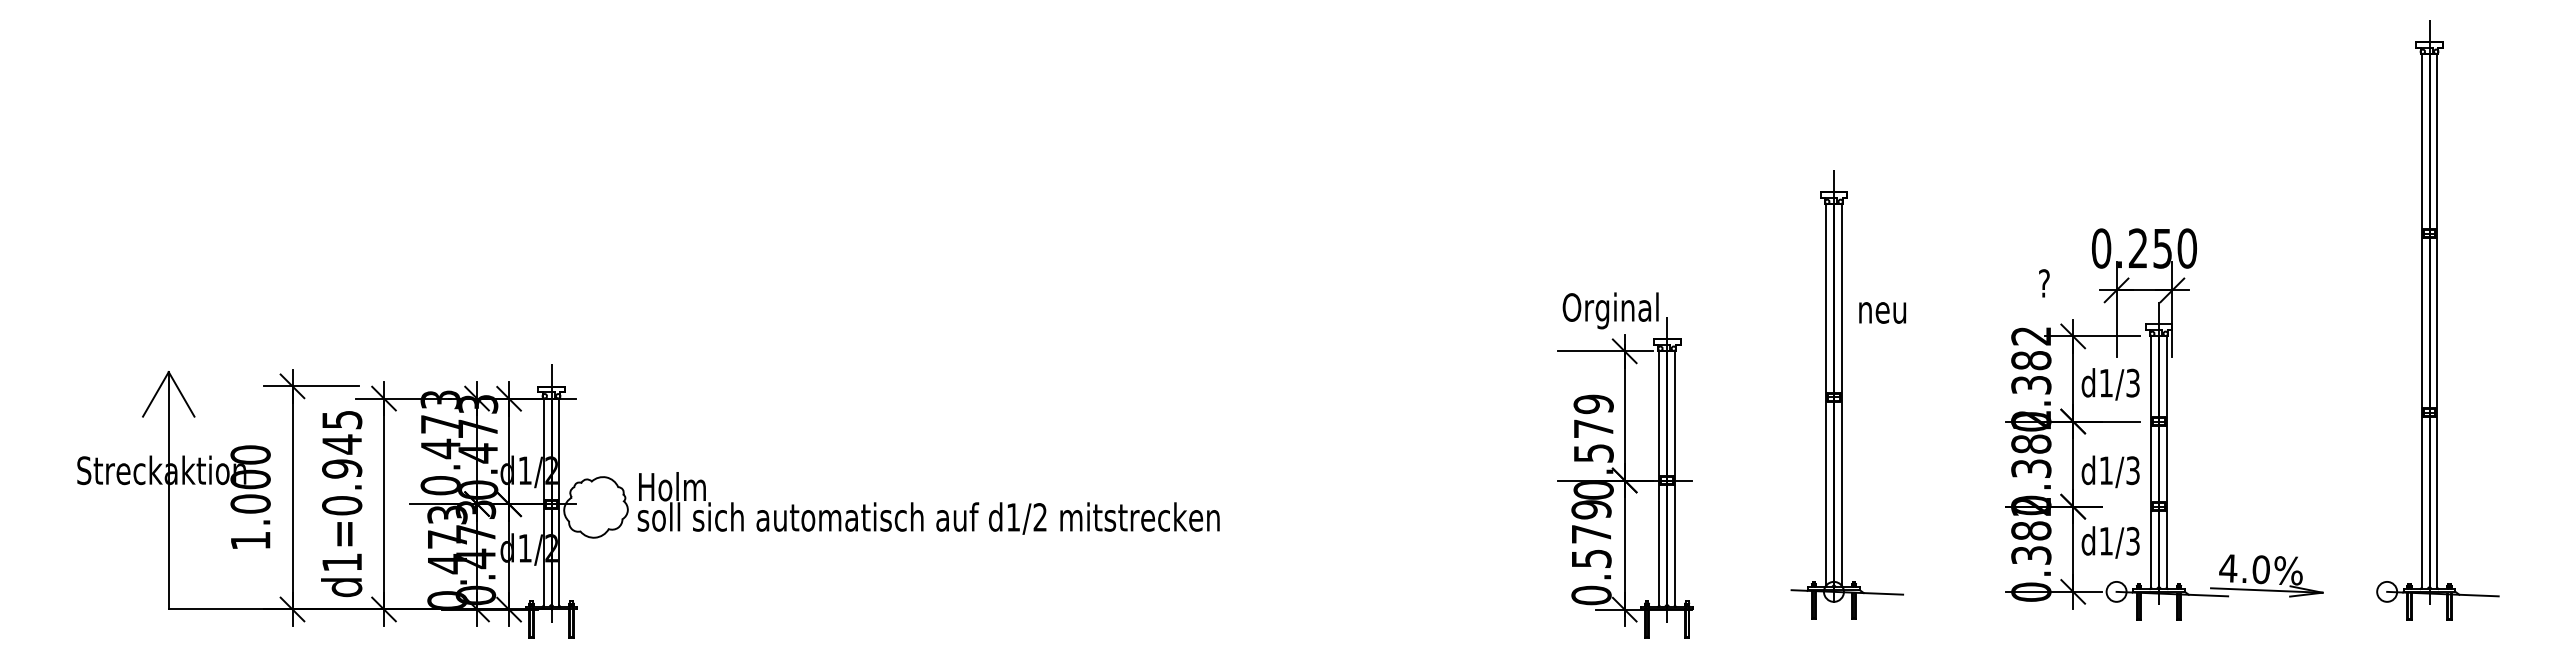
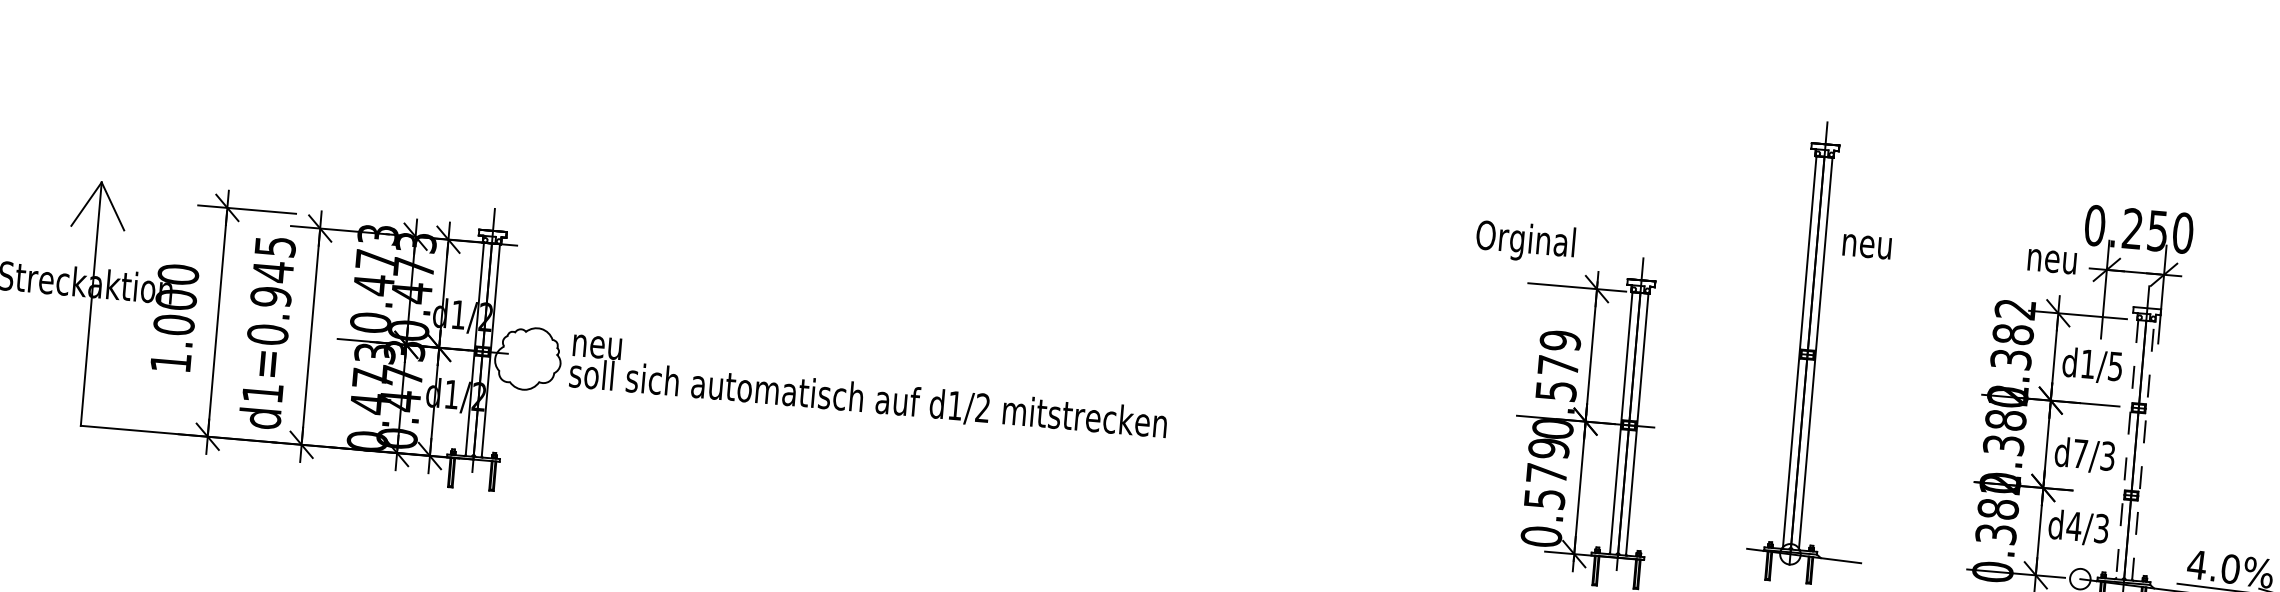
text: (2062, 283) -> (2051, 258), ? -> neu
text: (1610, 310) -> (1525, 241), moved
text: (1882, 312) -> (1867, 246), moved
text: (2133, 382) -> (2116, 365), d1/3 -> d1/5
line: (2166, 462) -> (2142, 450), solid -> dashed
line: (2151, 463) -> (2127, 450), solid -> dashed
text: (2105, 470) -> (2079, 453), d1/3 -> d7/3
text: (671, 486) -> (607, 343), Holm -> neu
text: (2106, 541) -> (2074, 526), d1/3 -> d4/3

